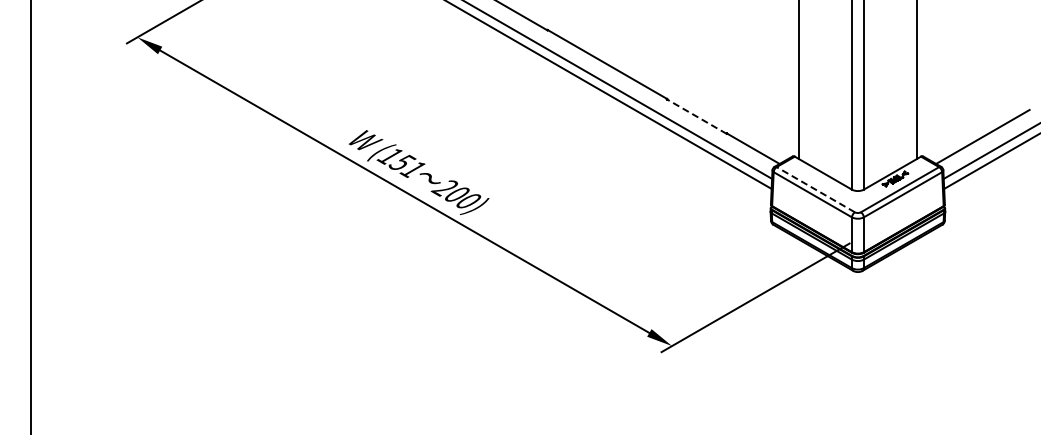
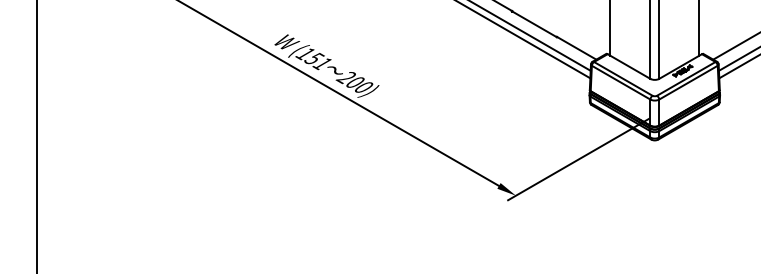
line: (696, 116) -> (534, 24), dashed -> solid
line: (815, 189) -> (623, 78), dashed -> solid

